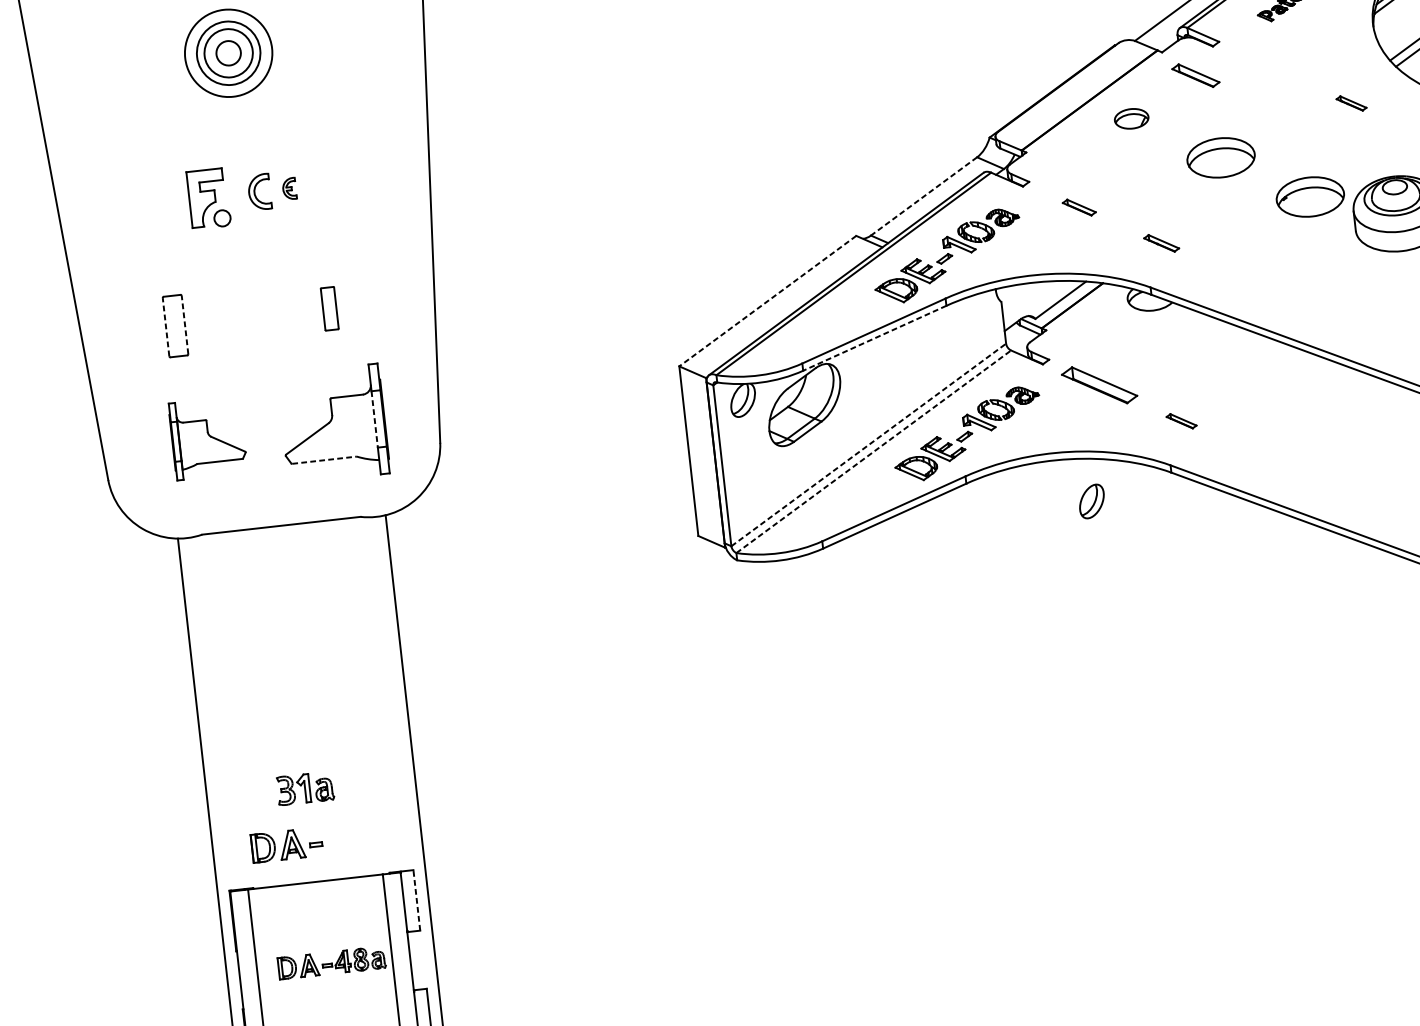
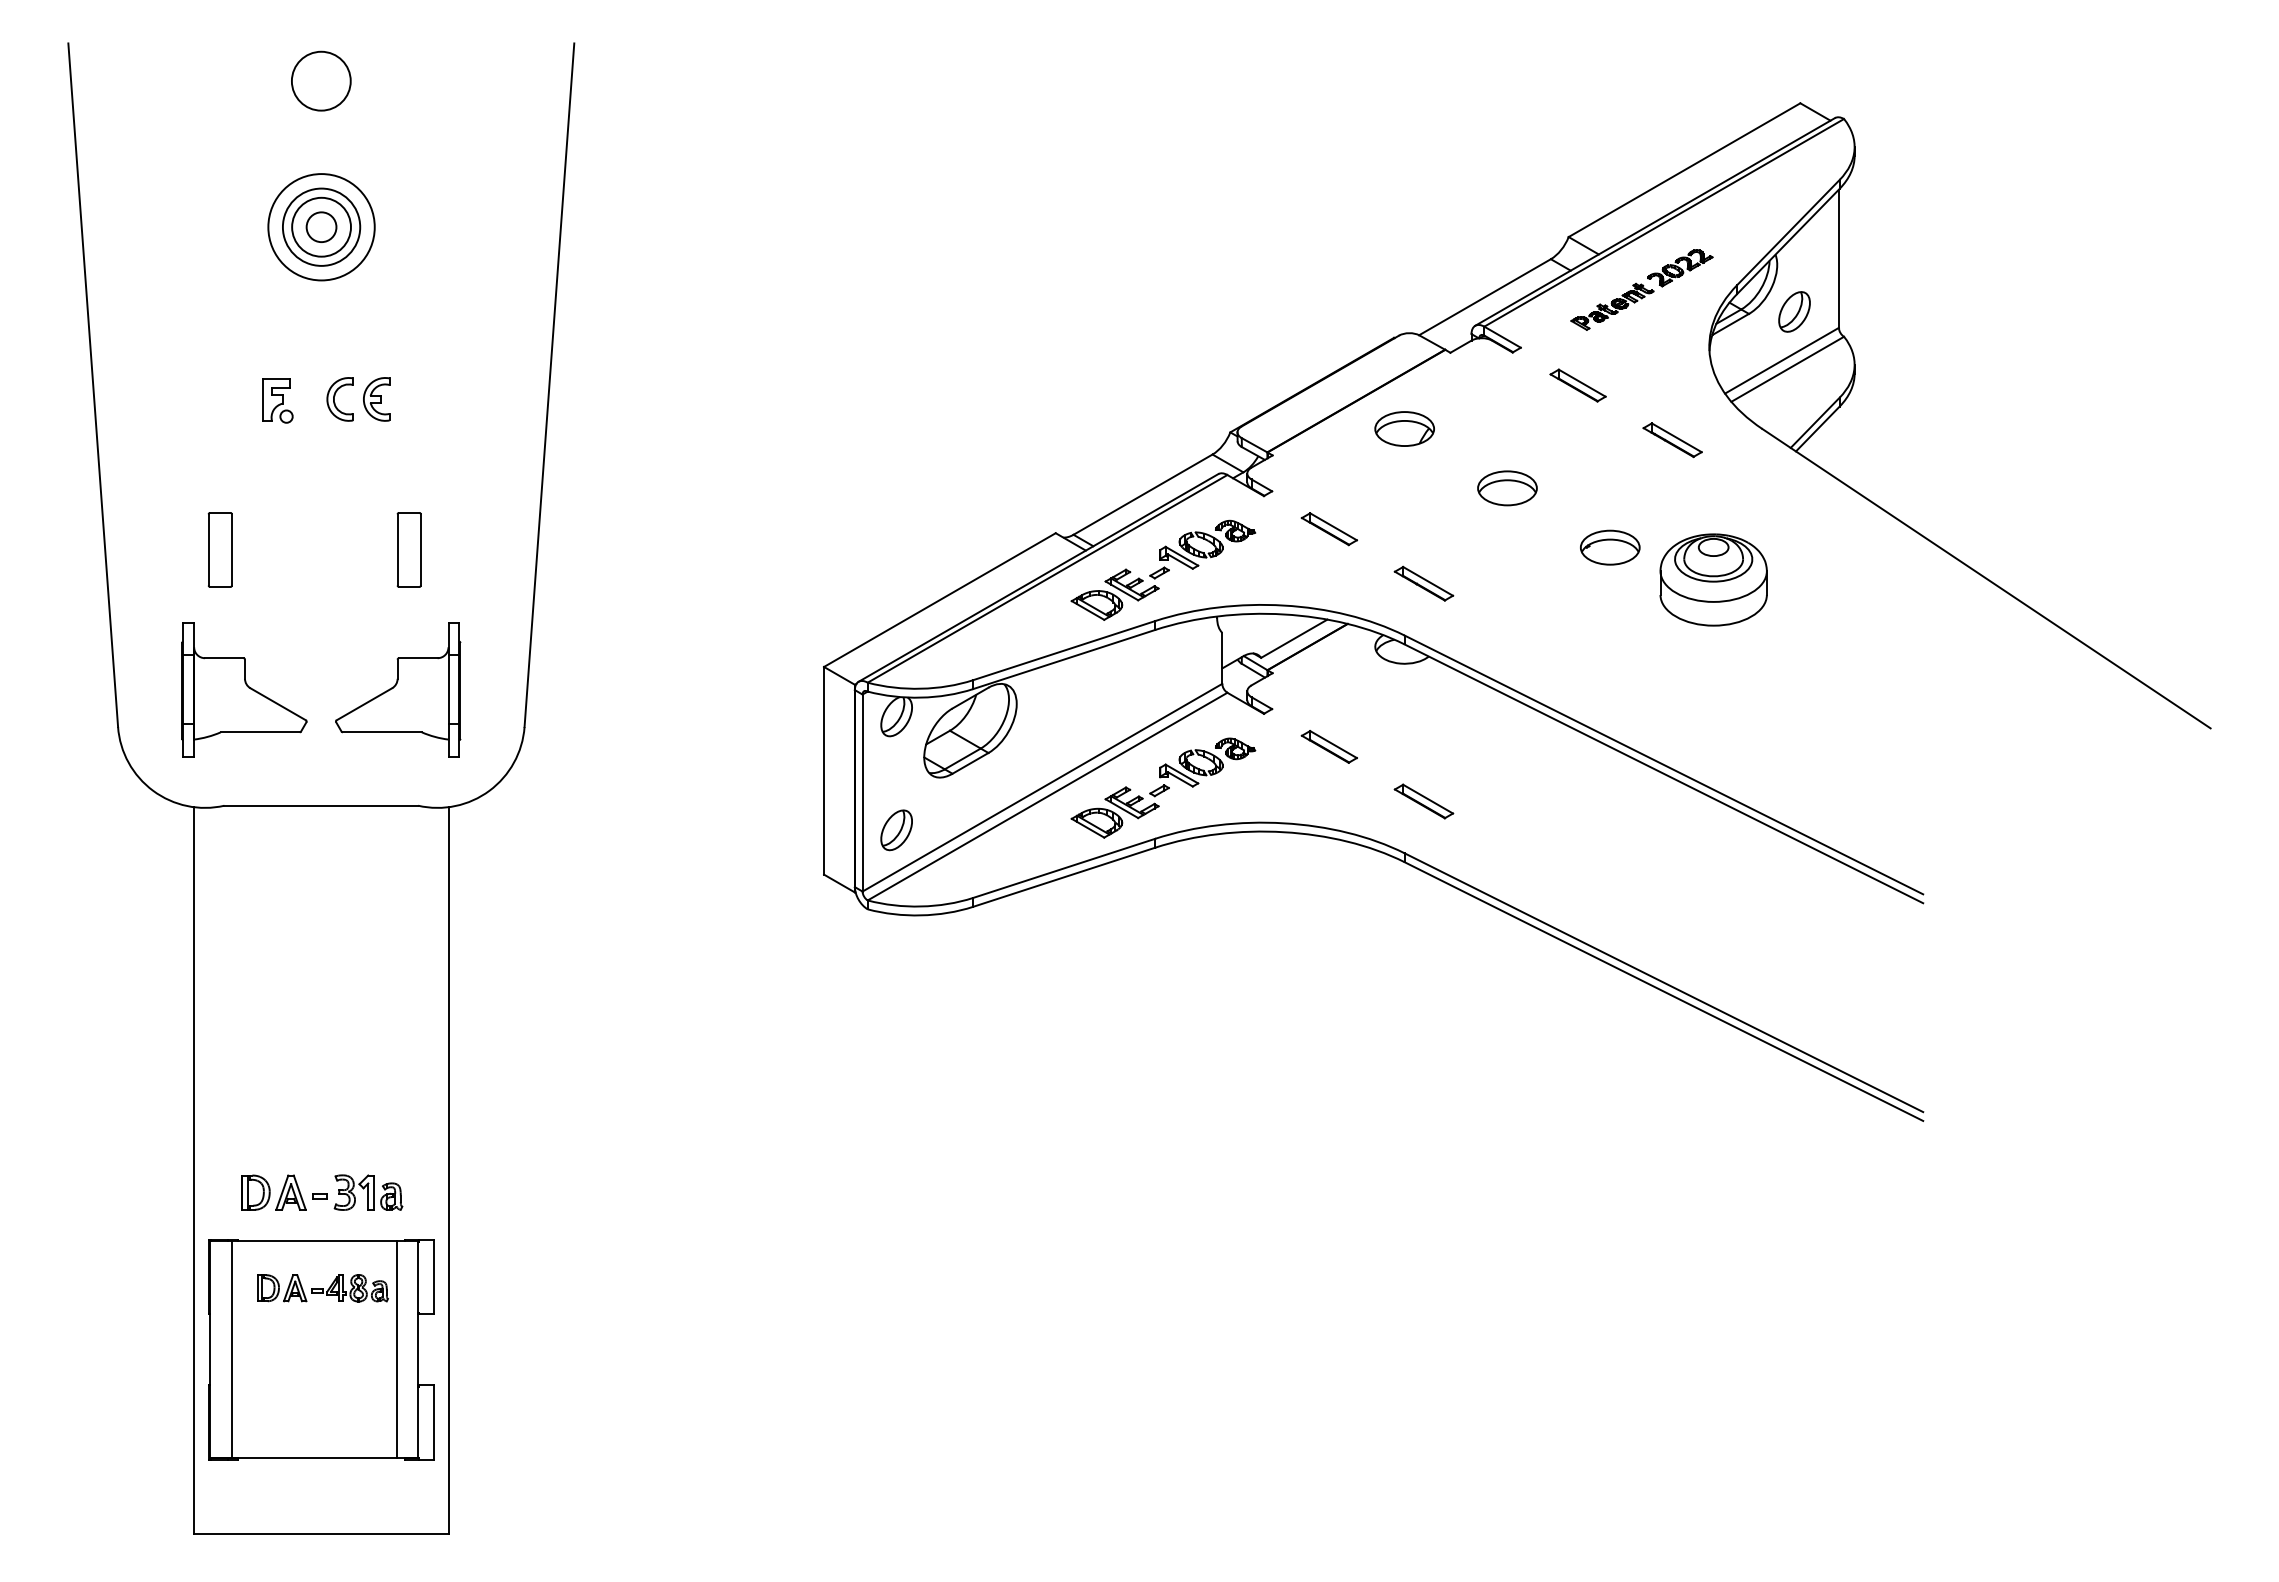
part: (1195, 75) -> (1577, 385), moved
part: (1351, 103) -> (1672, 440), size x1.67
part: (1131, 118) -> (1404, 428), size x1.43
part: (1221, 158) -> (1507, 488), size x0.71
part: (289, 188) -> (376, 399), size x1.67
line: (923, 196) -> (1142, 494), dashed -> solid
part: (1310, 196) -> (1610, 547), size x0.71
part: (208, 198) -> (277, 400), size x0.62
part: (1078, 207) -> (1328, 529), size x1.43
part: (1161, 243) -> (1423, 583), size x1.43
line: (767, 301) -> (939, 600), dashed -> solid
part: (329, 308) -> (408, 549), size x1.43
line: (184, 324) -> (231, 549), dashed -> solid
line: (165, 326) -> (208, 549), dashed -> solid
line: (875, 338) -> (1064, 659), dashed -> solid
part: (1098, 385) -> (1328, 746), size x0.62
line: (374, 419) -> (448, 689), dashed -> solid
part: (1181, 421) -> (1423, 801), size x1.67
part: (208, 437) -> (244, 689), size x1.43
line: (868, 444) -> (1042, 787), dashed -> solid
line: (873, 451) -> (1047, 796), dashed -> solid
line: (324, 460) -> (382, 732), dashed -> solid
part: (1091, 501) -> (896, 830), moved
part: (305, 788) -> (368, 1192), moved
line: (417, 899) -> (434, 1276), dashed -> solid
part: (331, 963) -> (322, 1288), moved

